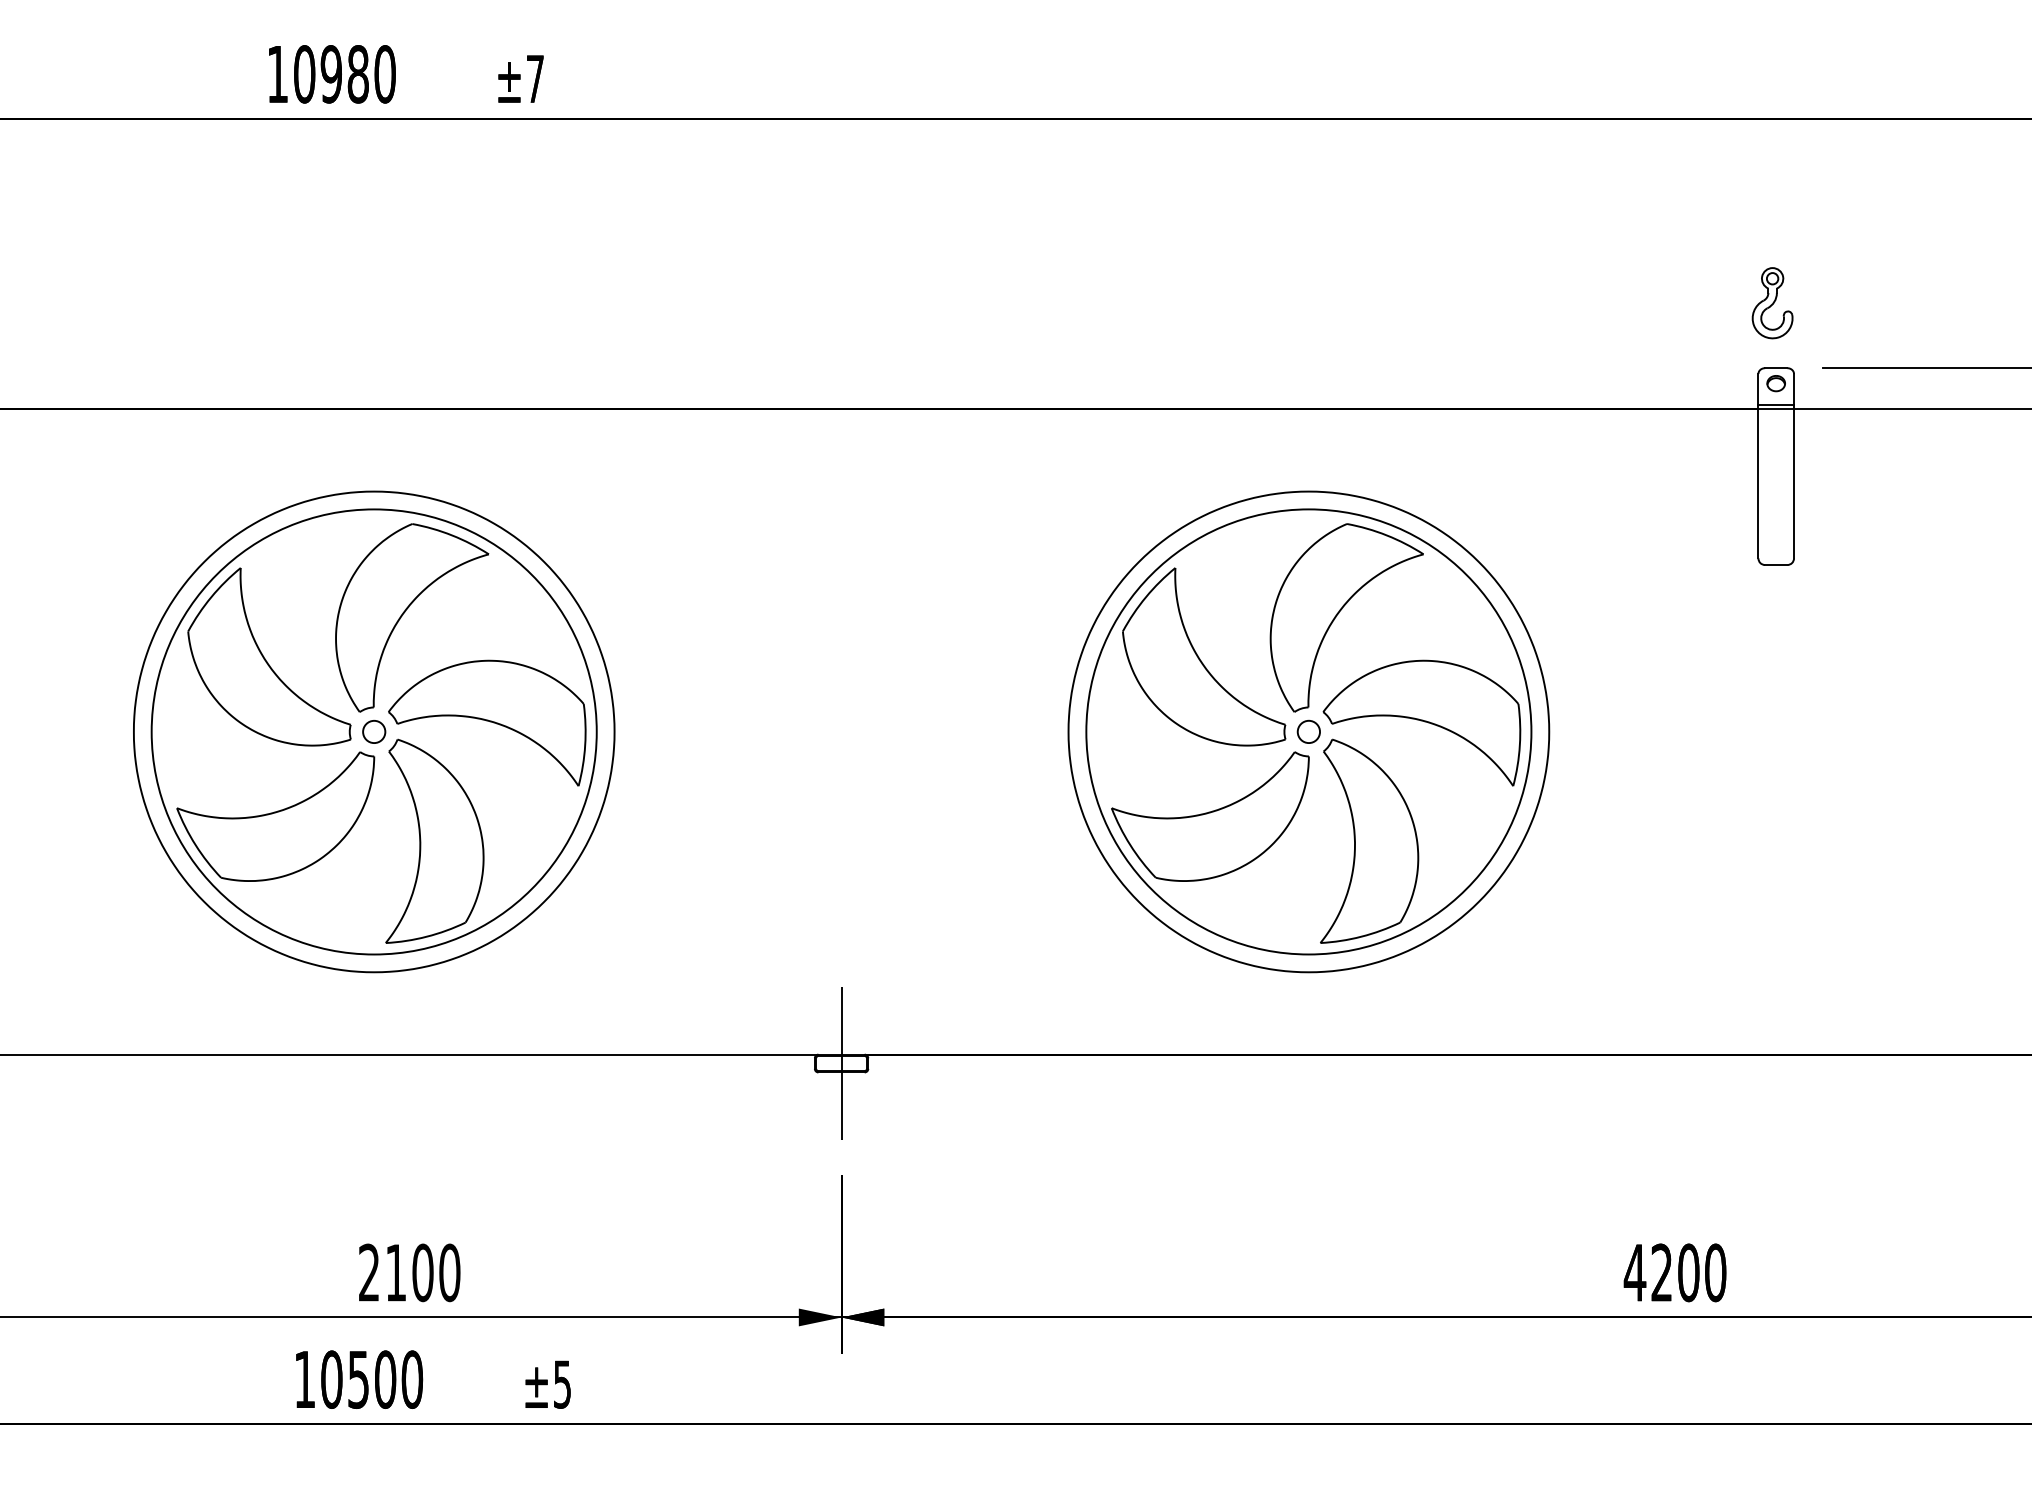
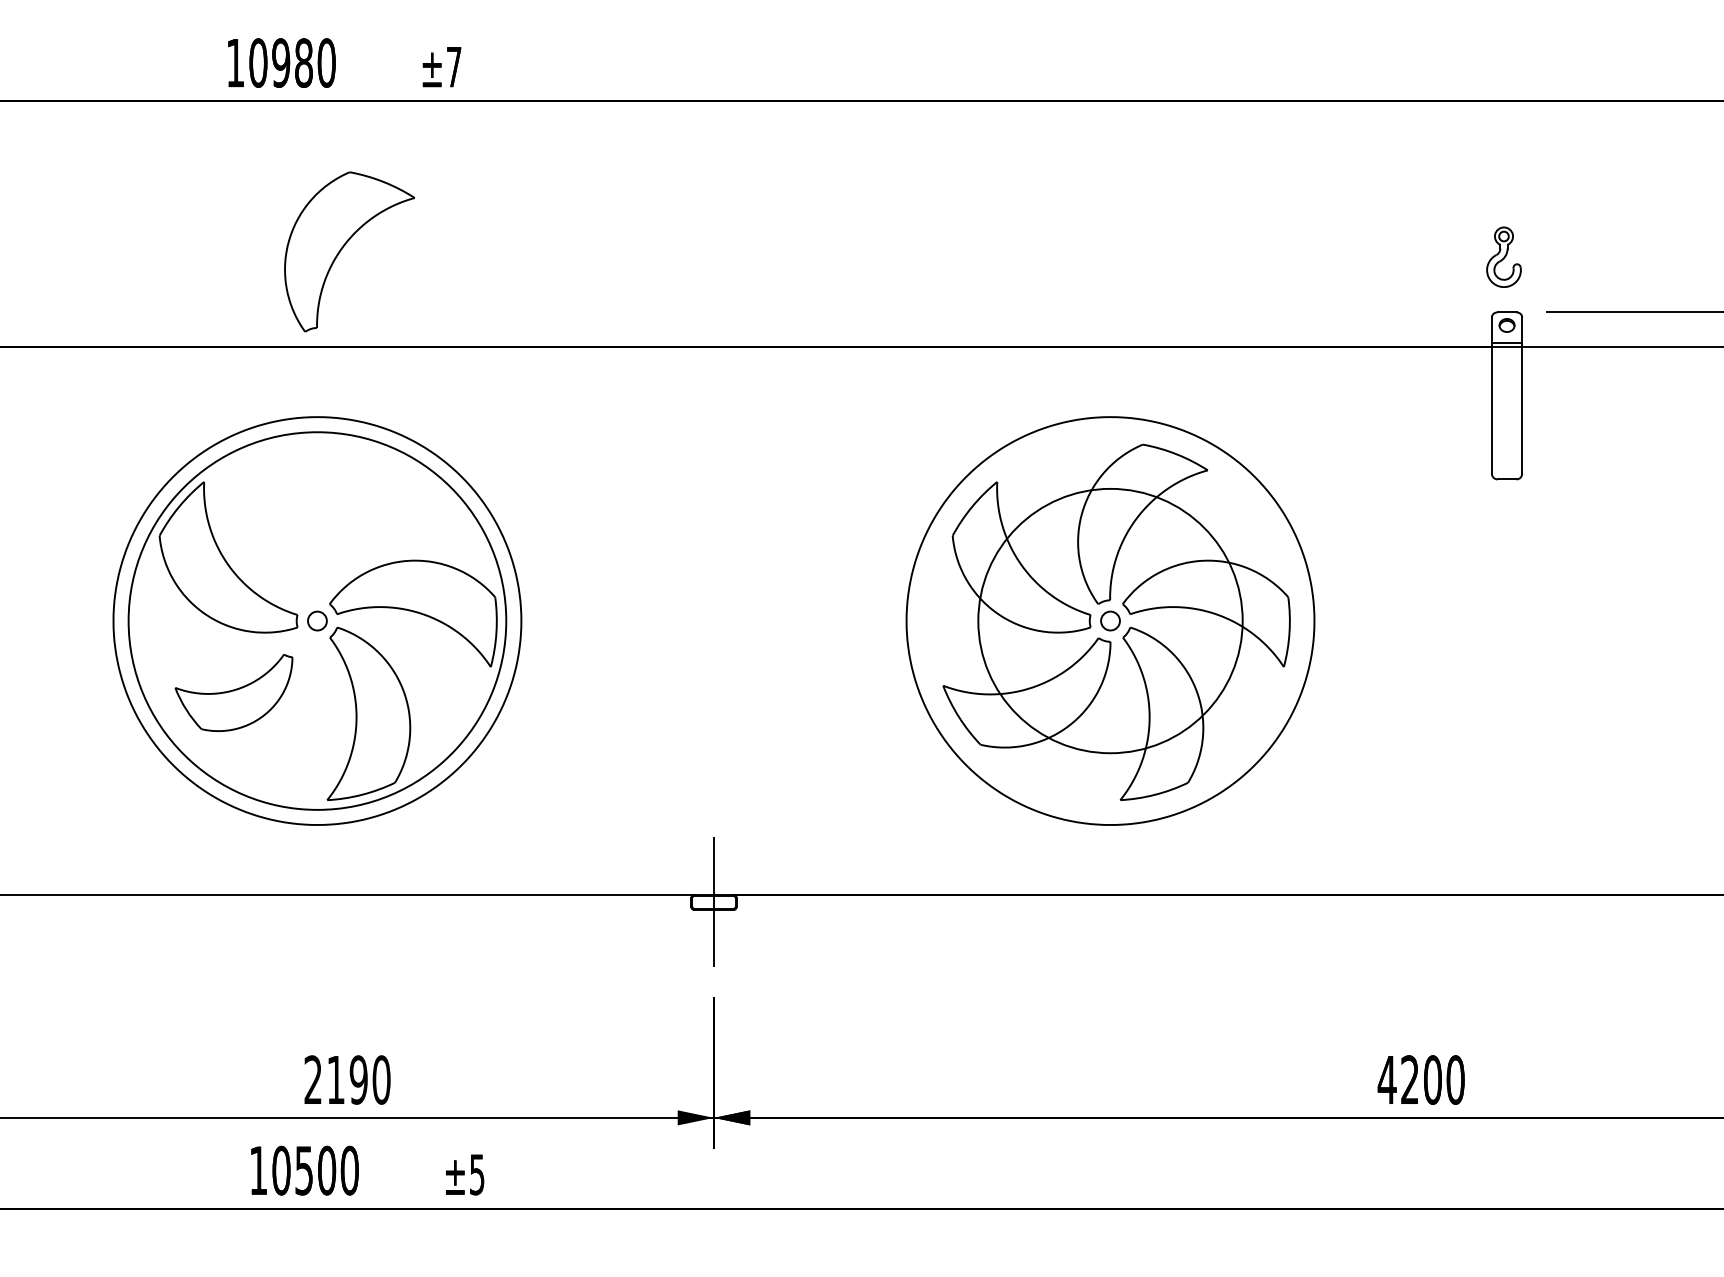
part: (405, 612) -> (343, 247), moved
circle: (1308, 731) -> (1110, 620), size x0.7
part: (275, 816) -> (233, 692), size x0.7
text: (422, 1272) -> (358, 1079), 2100 -> 2190

